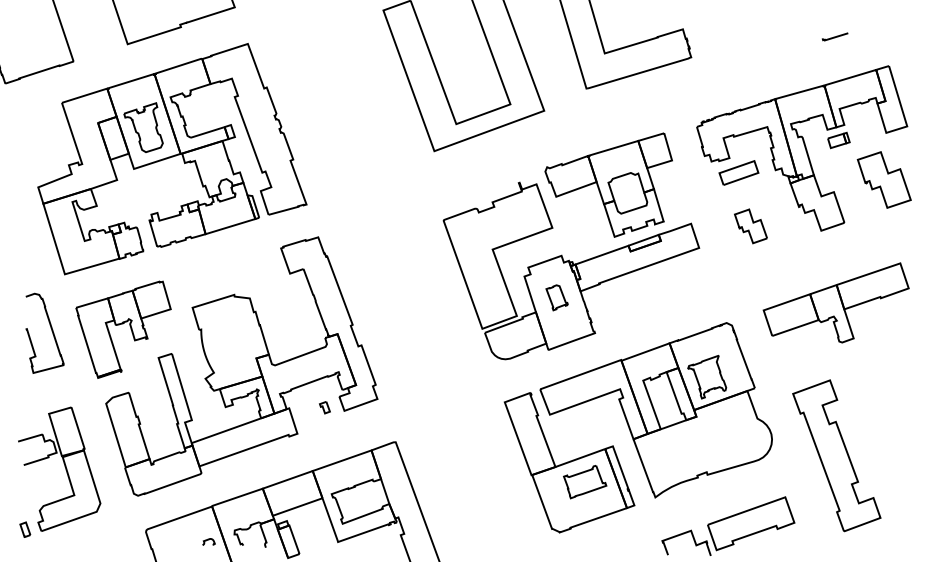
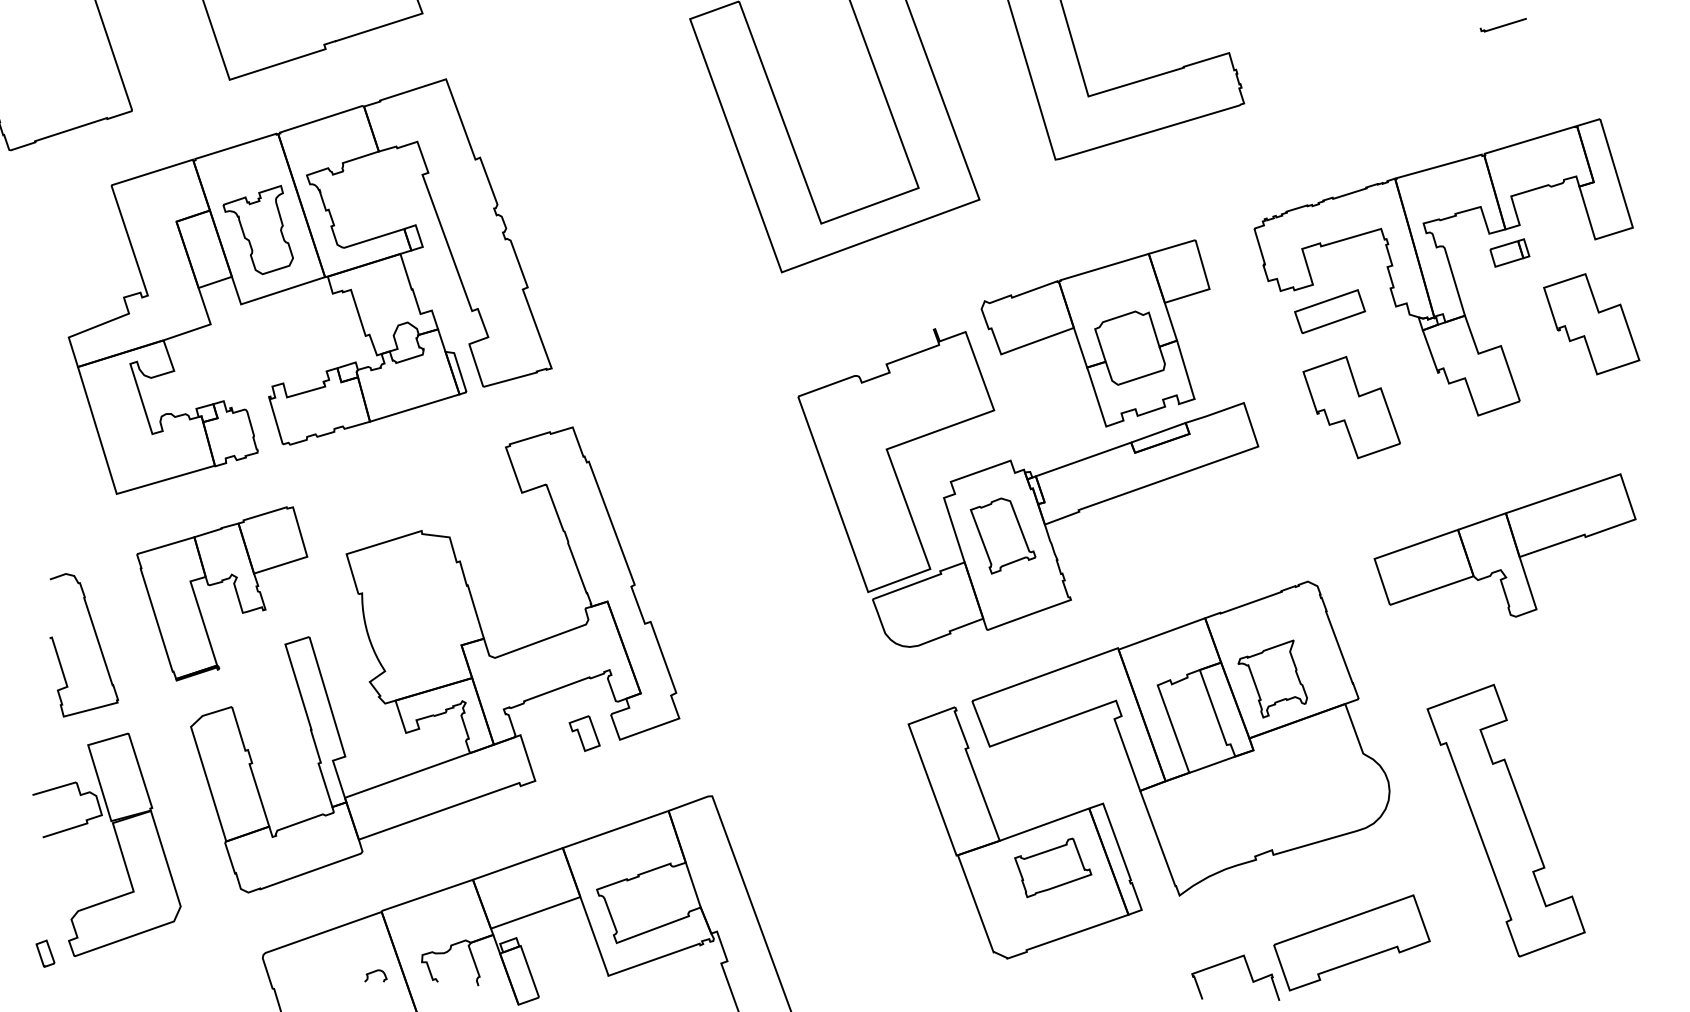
line: (834, 36) -> (1502, 24), moved
part: (750, 226) -> (1350, 407), size x1.67
part: (556, 297) -> (1001, 535), size x1.67
curve: (51, 331) -> (96, 641), moved
part: (324, 407) -> (584, 733), size x1.67

